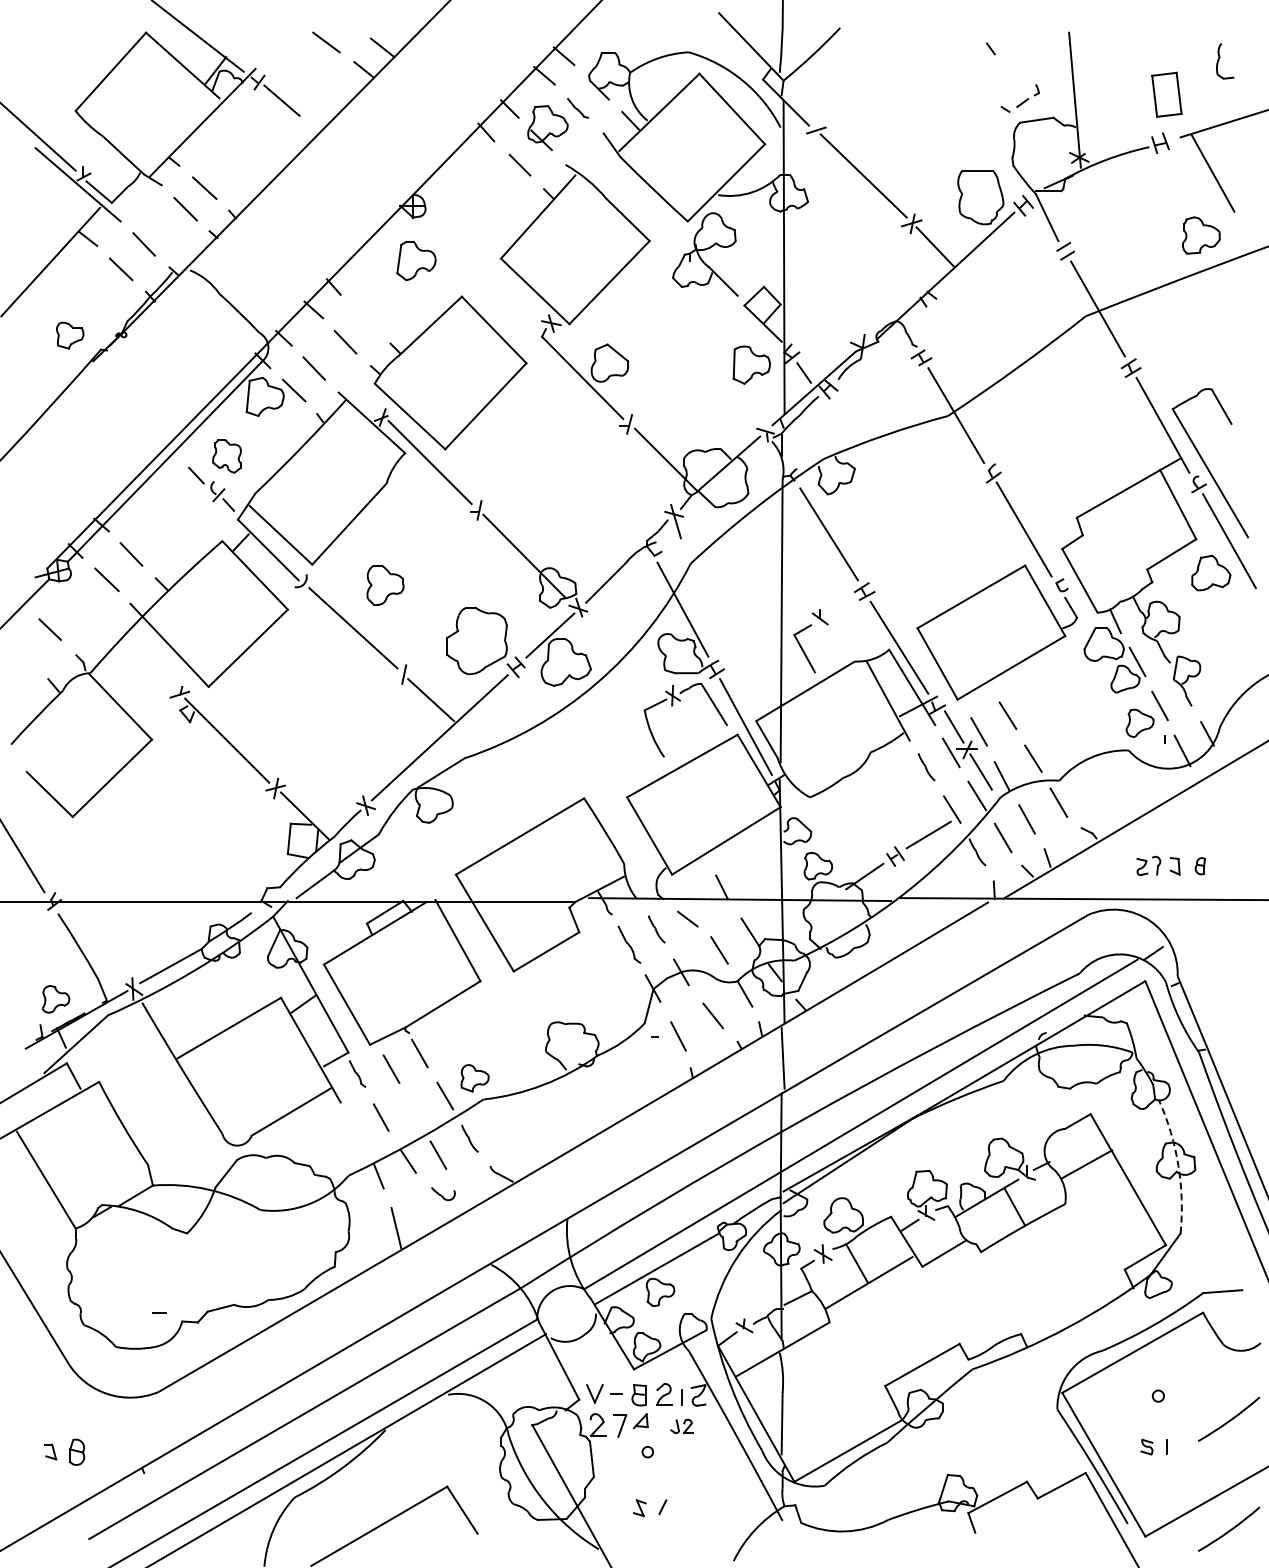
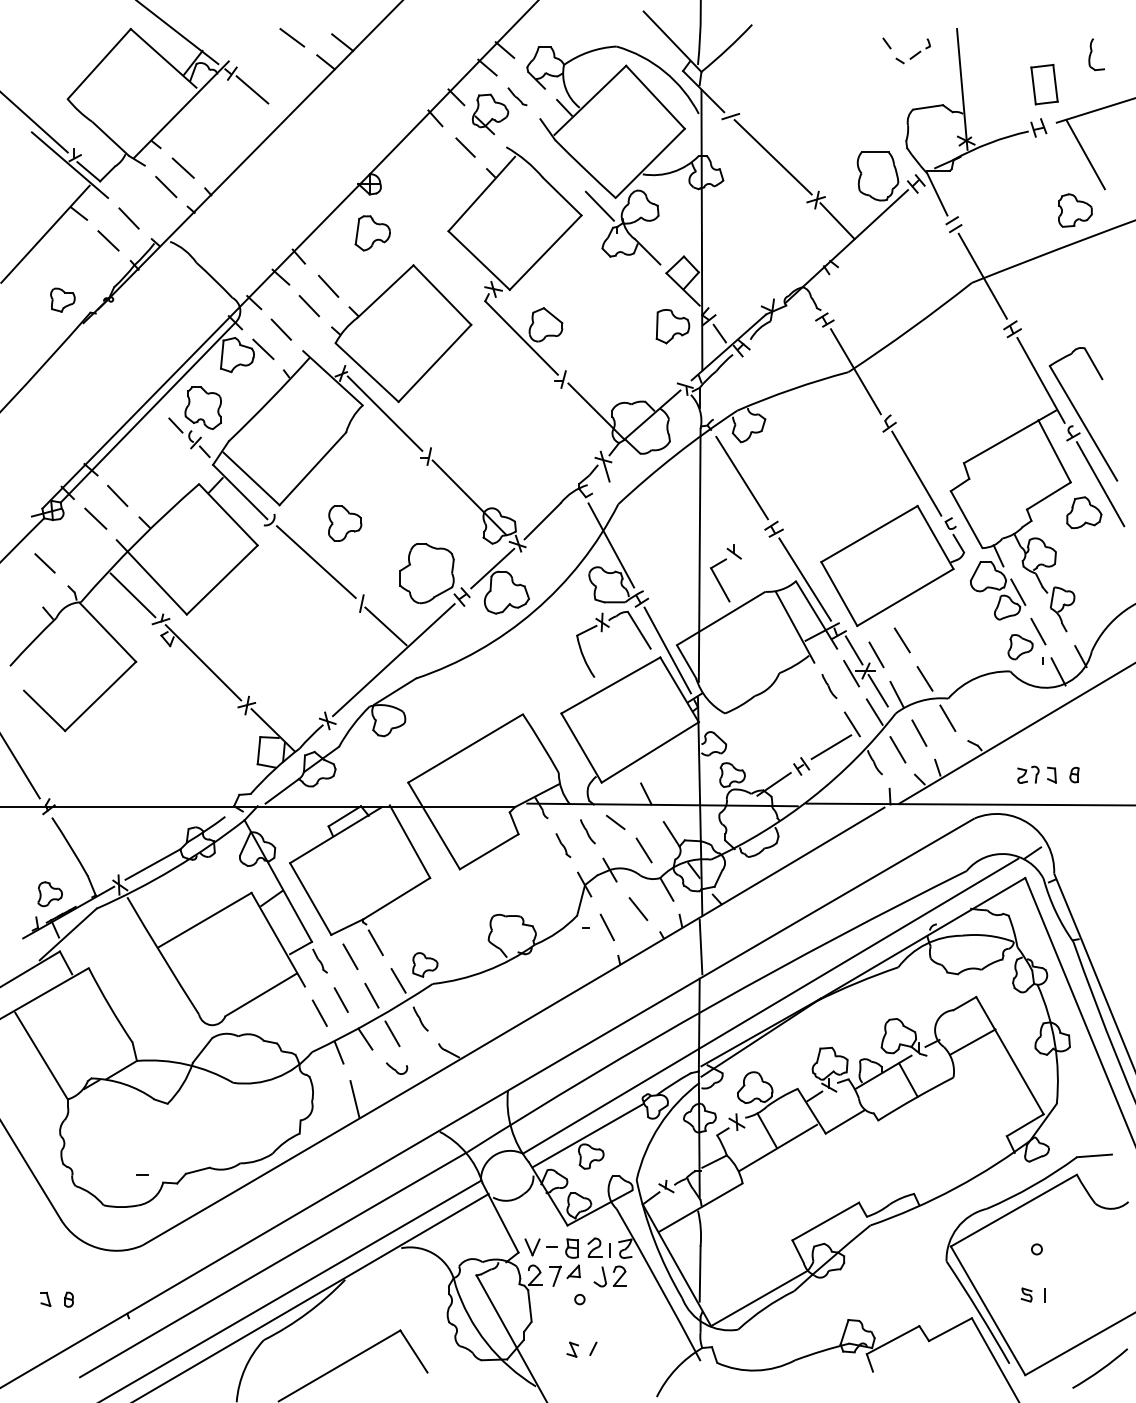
part: (1019, 98) -> (912, 51), moved
line: (669, 230) -> (599, 206), added
line: (366, 319) -> (328, 285), added
part: (226, 456) -> (202, 408), size x1.43
line: (148, 664) -> (132, 594), added
part: (628, 944) -> (562, 845), size x0.71
line: (415, 1112) -> (371, 995), added
line: (357, 1132) -> (320, 1013), added
arc: (1178, 1165) -> (1054, 1042), dashed -> solid
arc: (1229, 1419) -> (1100, 1270), removed
part: (681, 1426) -> (610, 1276), size x1.67
part: (76, 1452) -> (68, 1299), size x0.62

